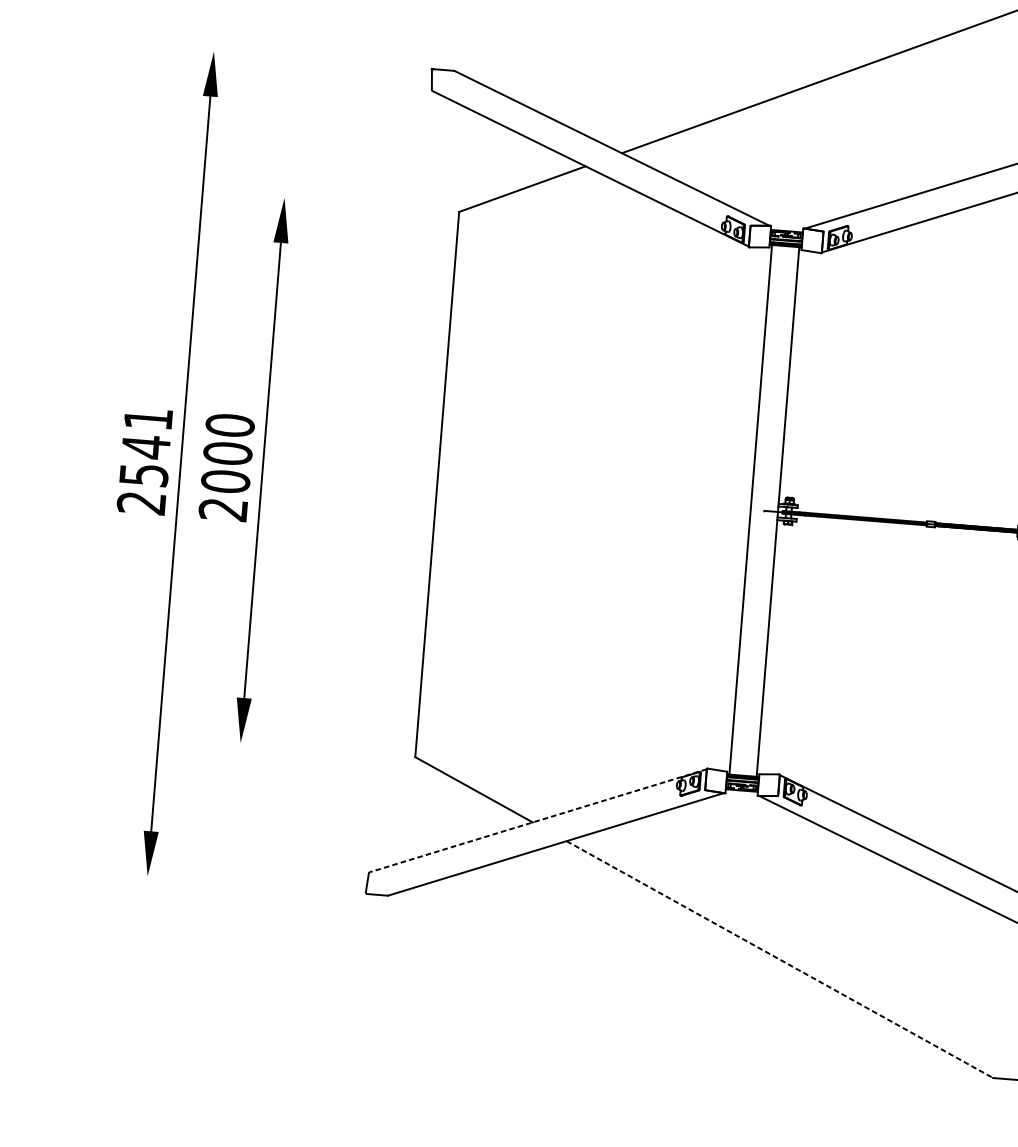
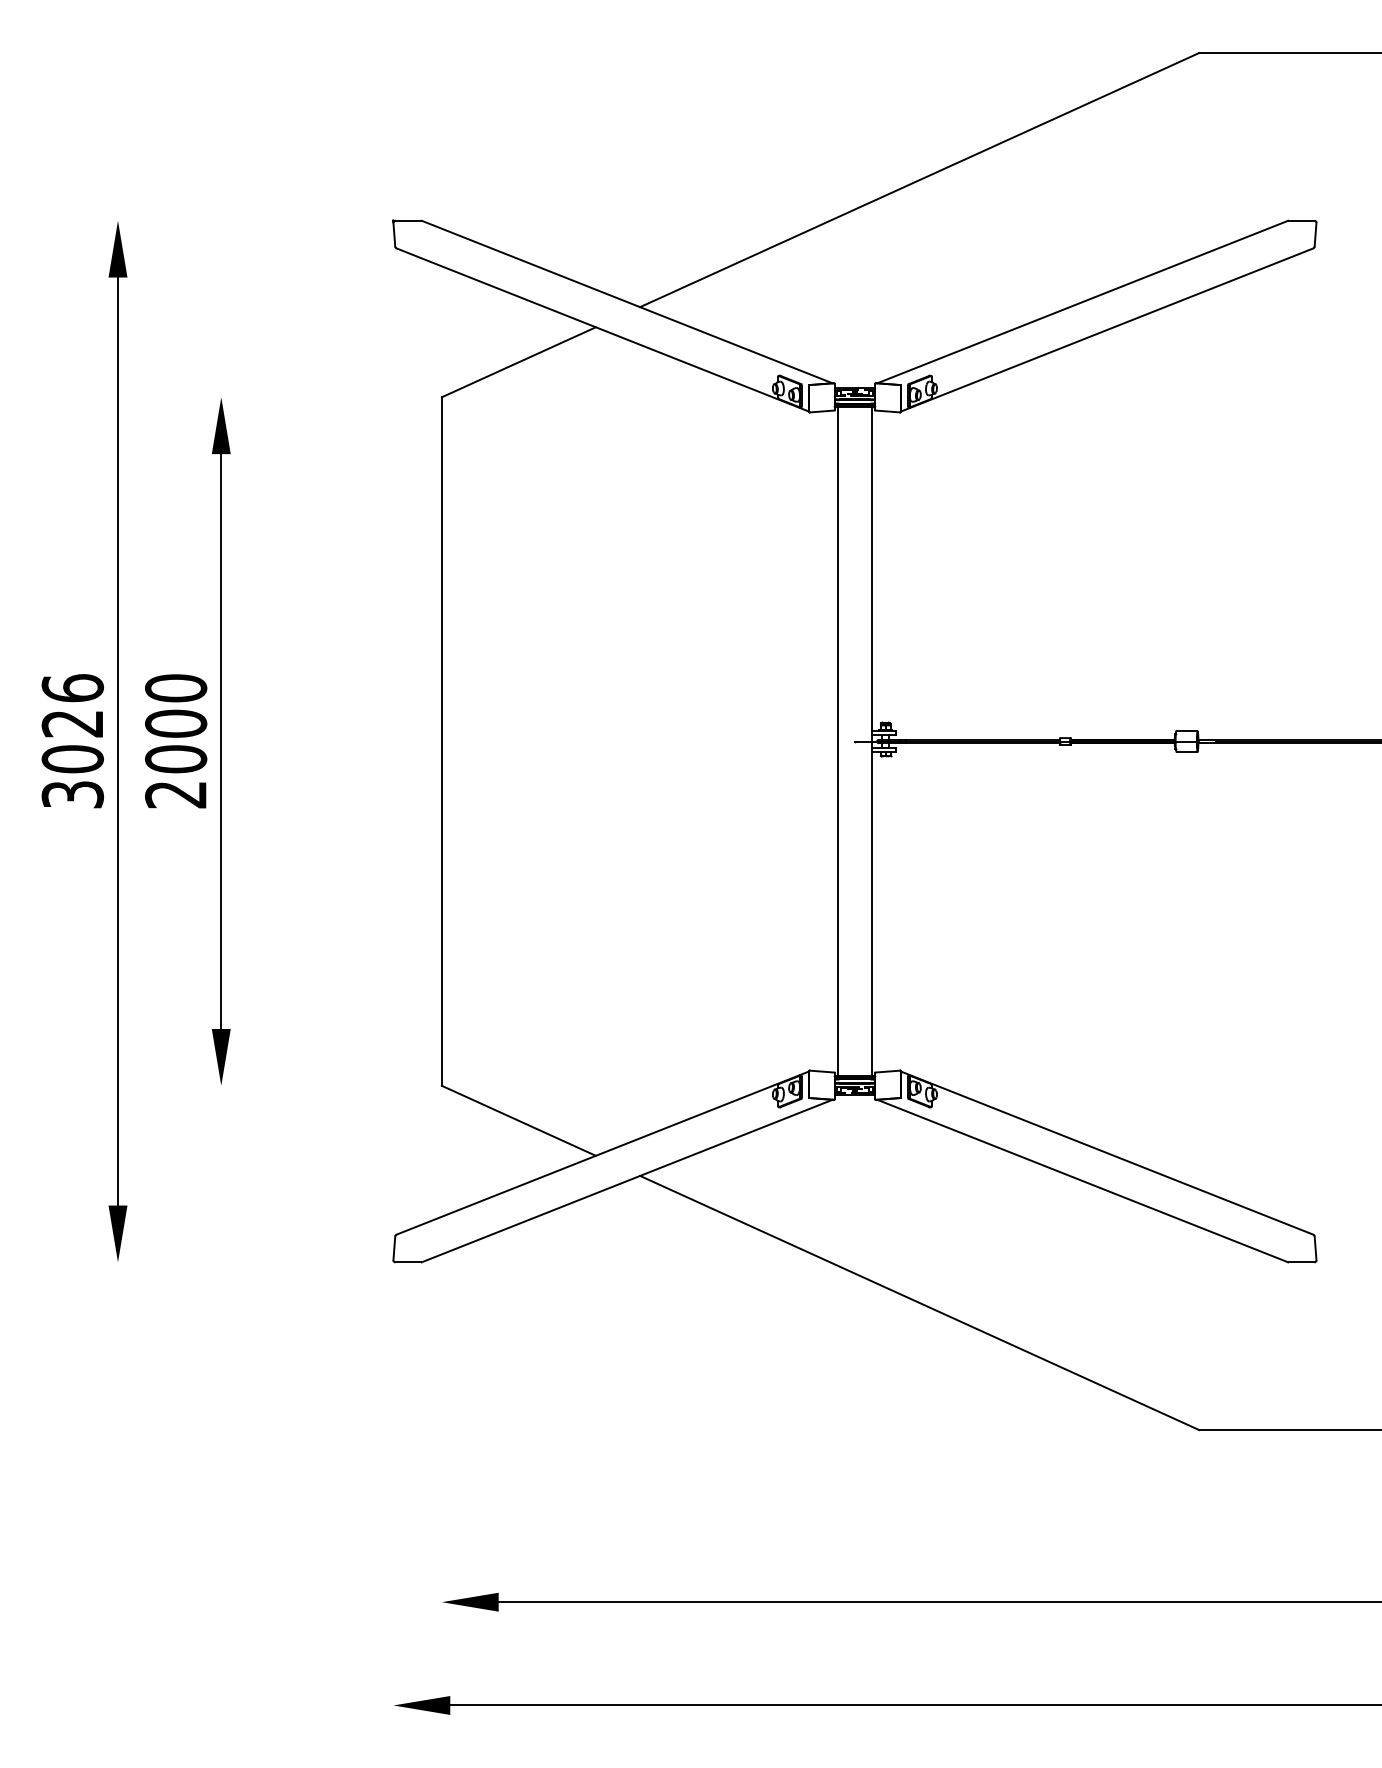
text: (144, 461) -> (72, 741), 2541 -> 3026
line: (538, 821) -> (602, 1153), dashed -> solid
line: (780, 960) -> (920, 1303), dashed -> solid

